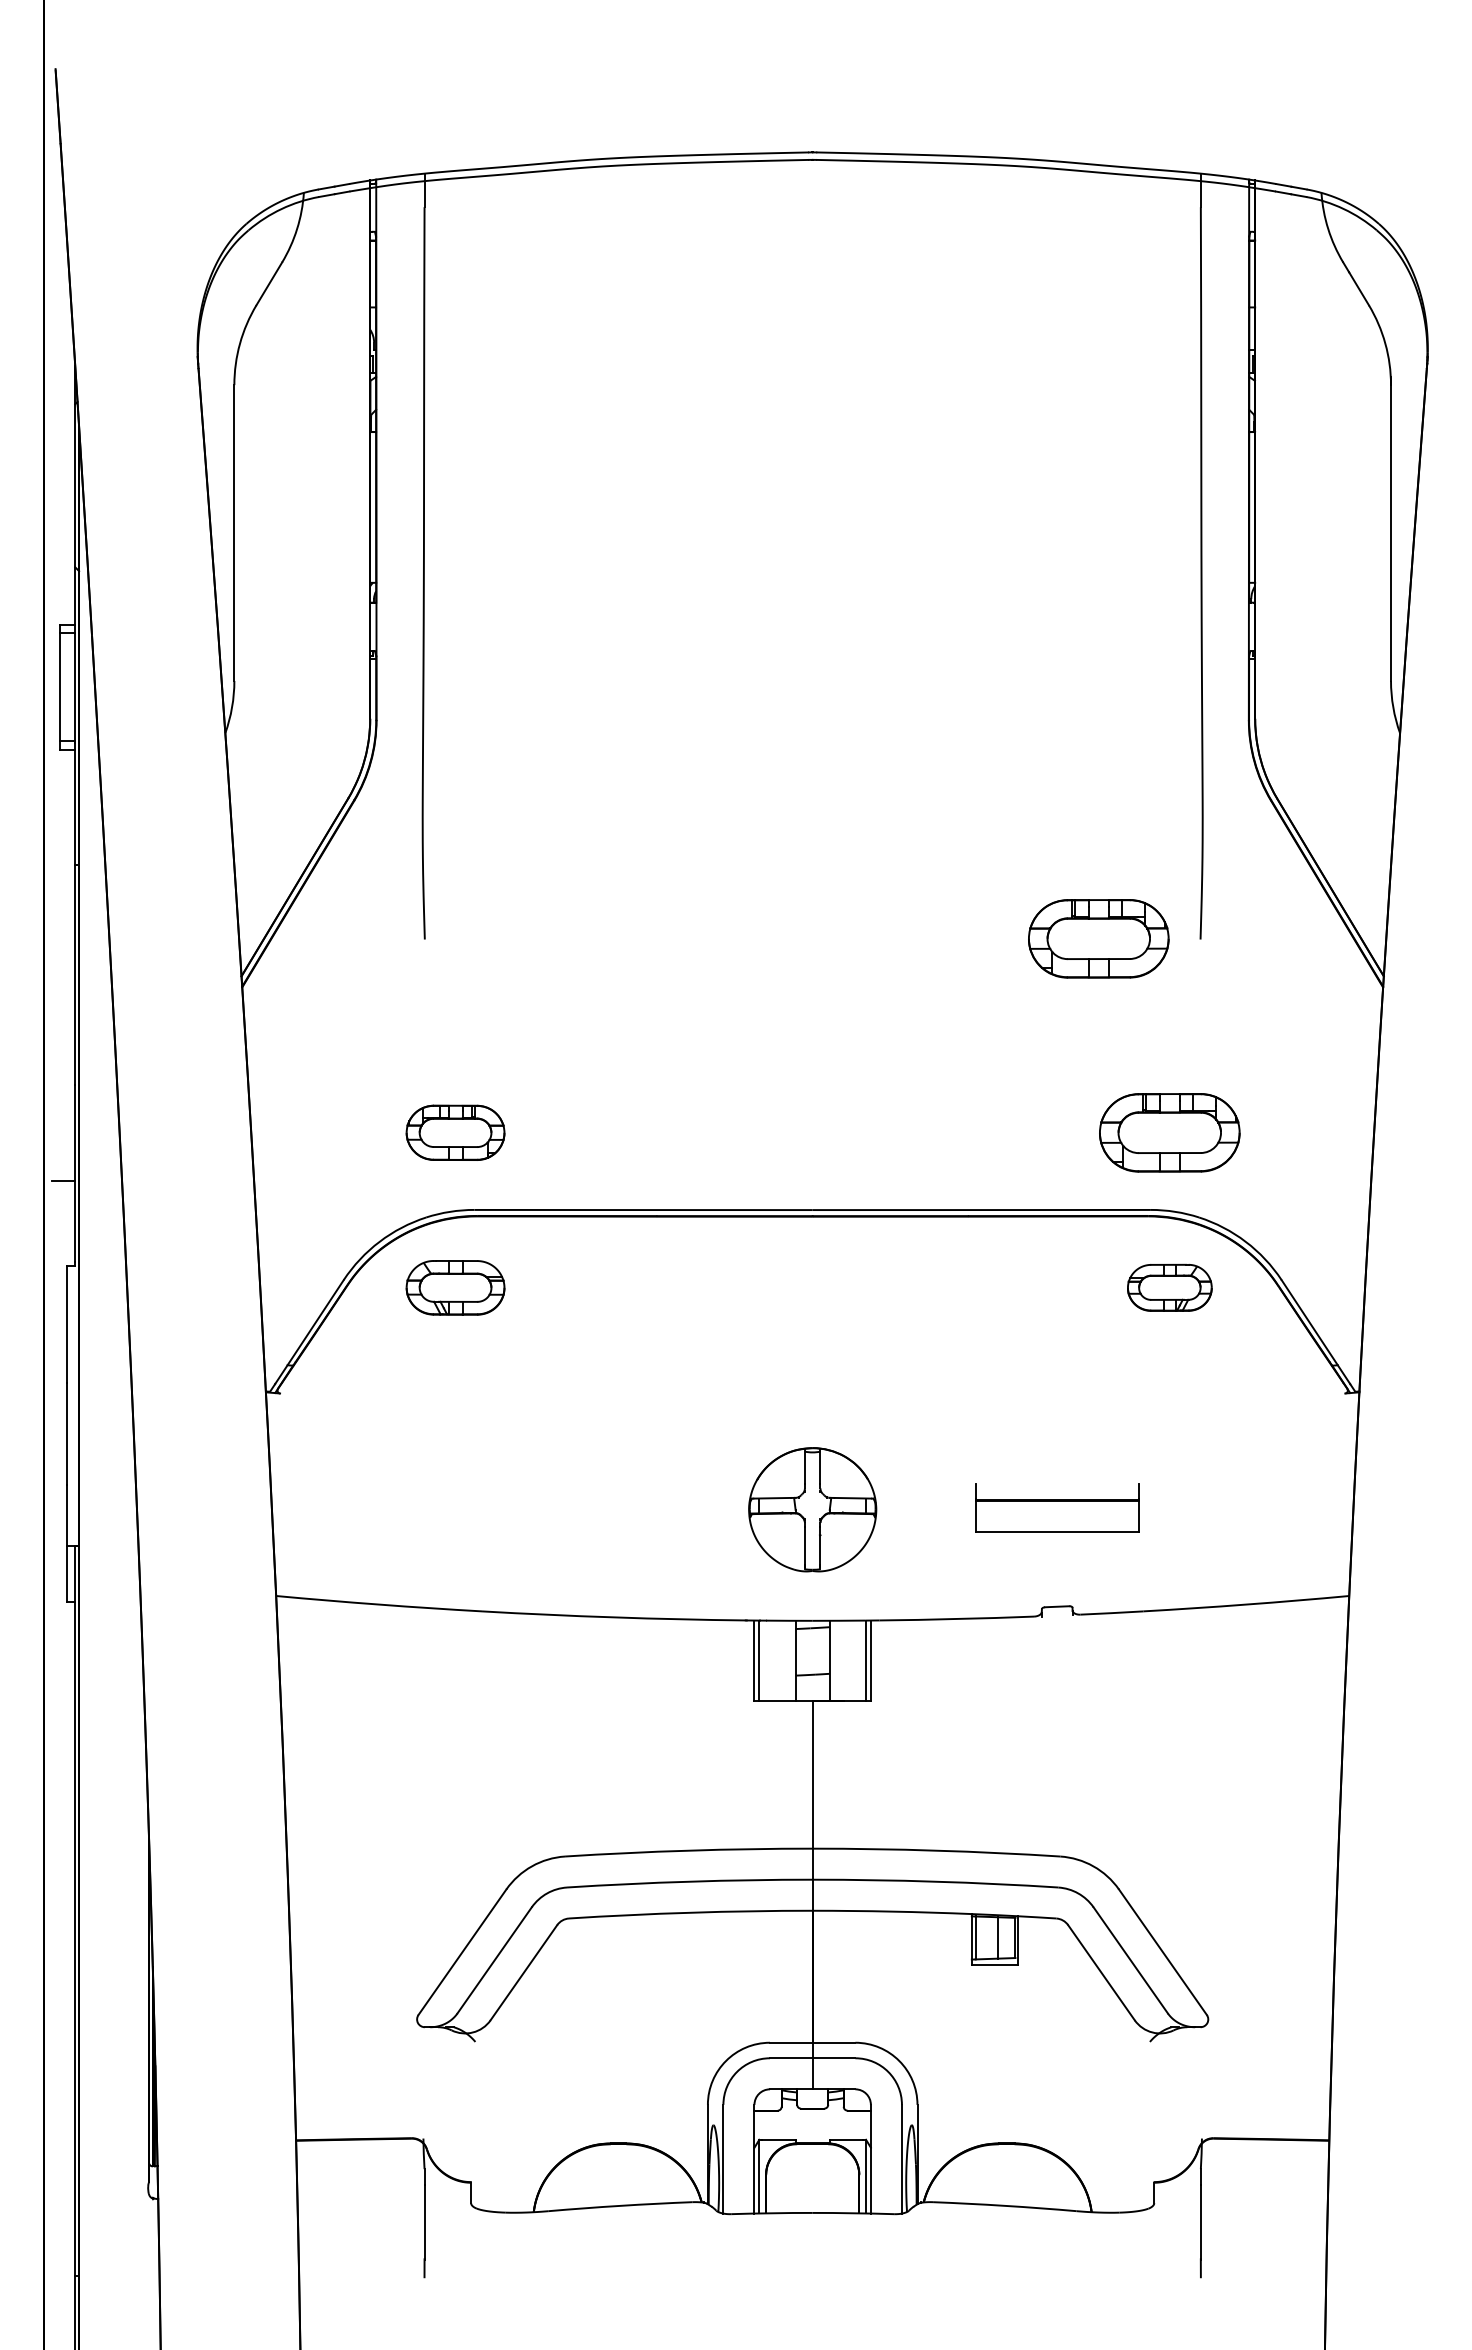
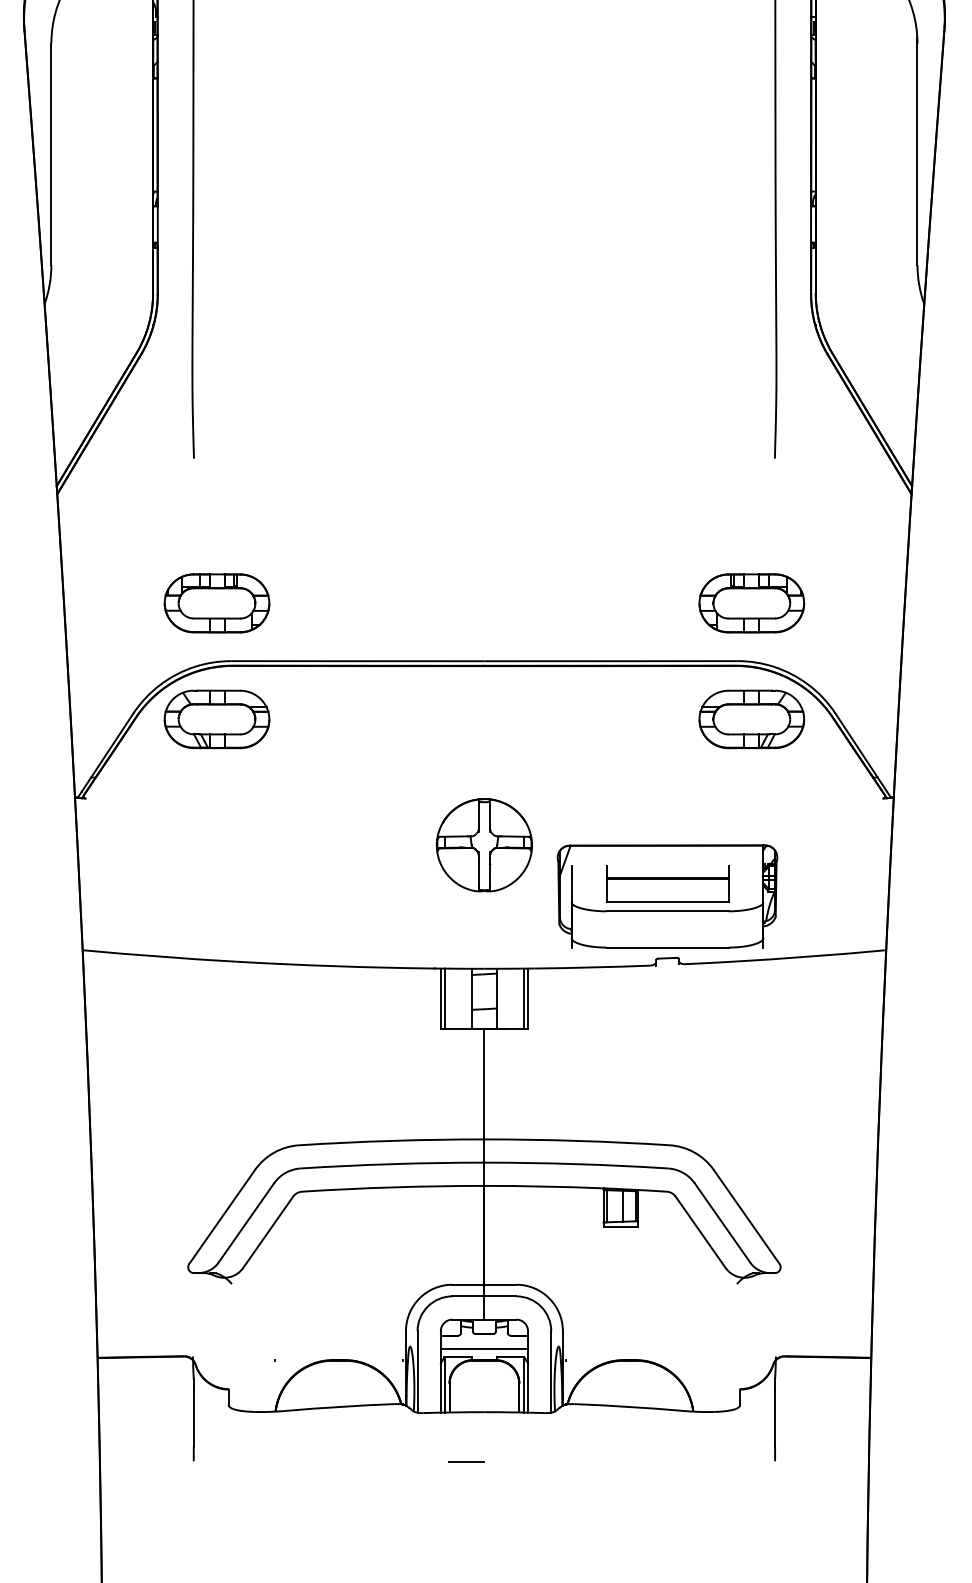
part: (1098, 938) -> (698, 457), removed
part: (455, 1132) -> (216, 603), size x1.43
part: (455, 1287) -> (216, 719), size x1.43
part: (1169, 1287) -> (751, 719), size x1.67
part: (812, 1509) -> (484, 845), moved
part: (1056, 1524) -> (666, 896), added
line: (812, 2128) -> (484, 1348), added
line: (788, 2279) -> (466, 1462), added

